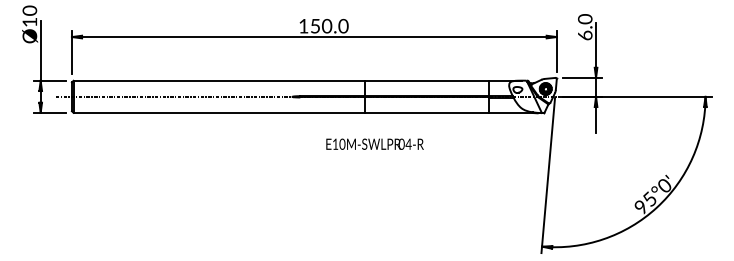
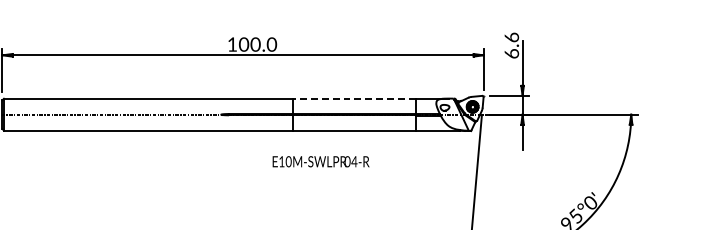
text: (584, 19) -> (511, 37), 6.0 -> 6.6
text: (315, 25) -> (244, 43), 150.0 -> 100.0
line: (426, 80) -> (354, 98), solid -> dashed
text: (374, 143) -> (320, 160), moved

